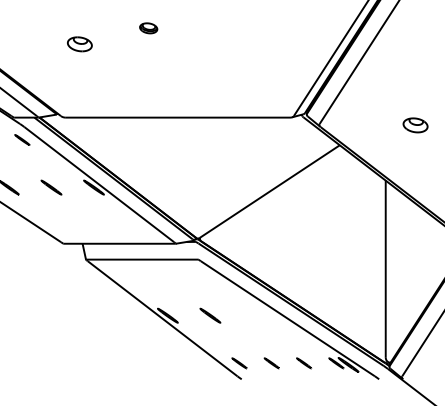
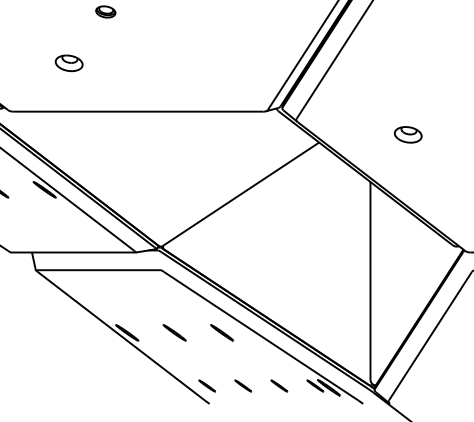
part: (79, 44) -> (68, 63), moved
part: (415, 125) -> (408, 134), moved
line: (252, 315) -> (221, 332), added

